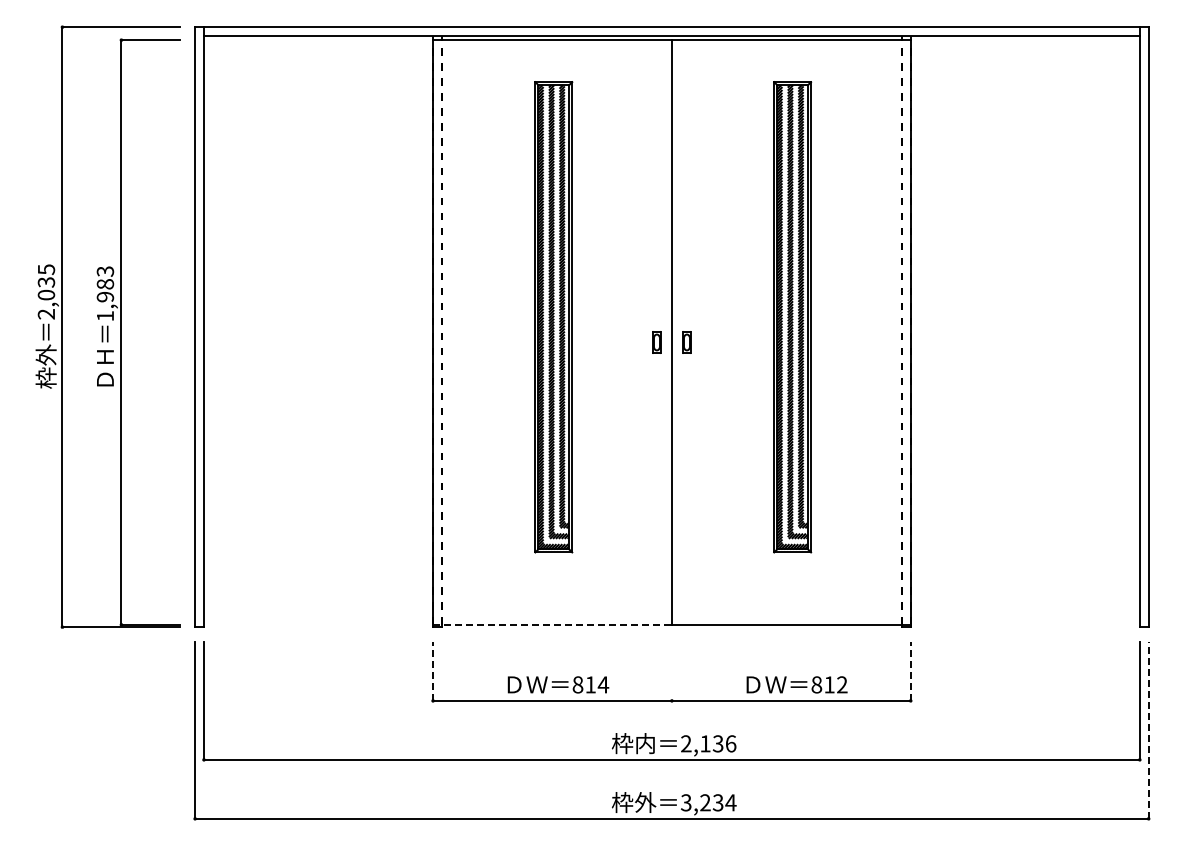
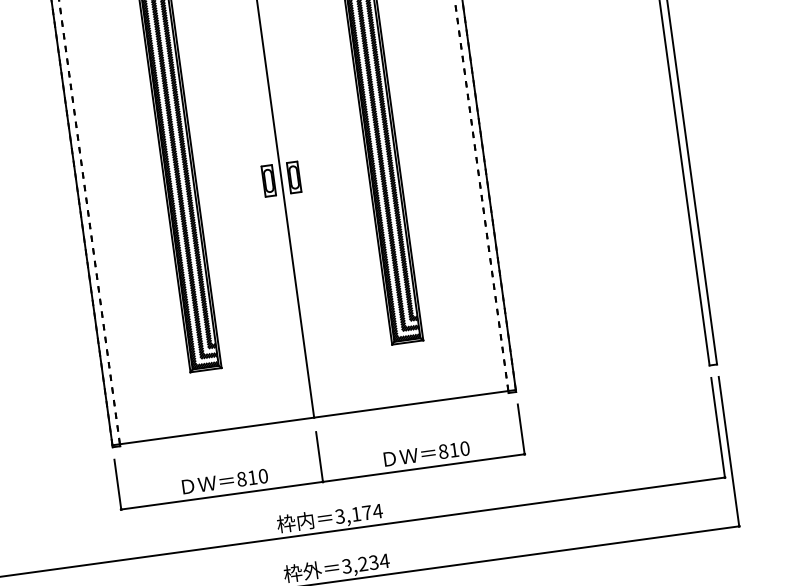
part: (656, 342) -> (268, 181), size x1.67
part: (686, 342) -> (293, 177), size x1.67
line: (552, 624) -> (213, 431), dashed -> solid
line: (433, 670) -> (118, 483), dashed -> solid
line: (671, 670) -> (319, 456), added
line: (910, 670) -> (520, 428), dashed -> solid
text: (603, 684) -> (263, 475), 814 -> 810
text: (842, 684) -> (465, 448), 812 -> 810
line: (1148, 729) -> (728, 450), dashed -> solid
text: (708, 743) -> (358, 513), 2,136 -> 3,174

